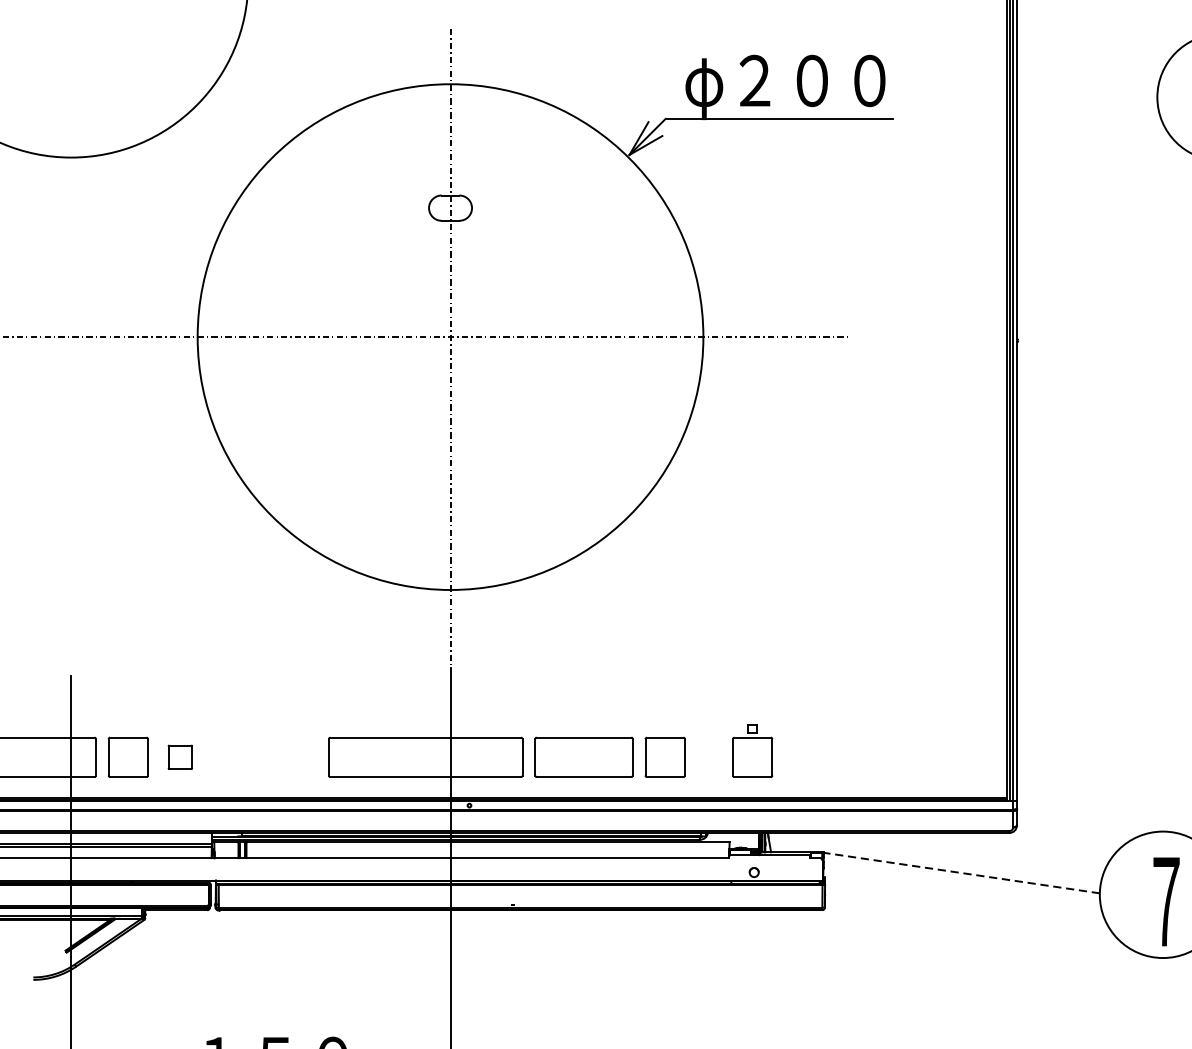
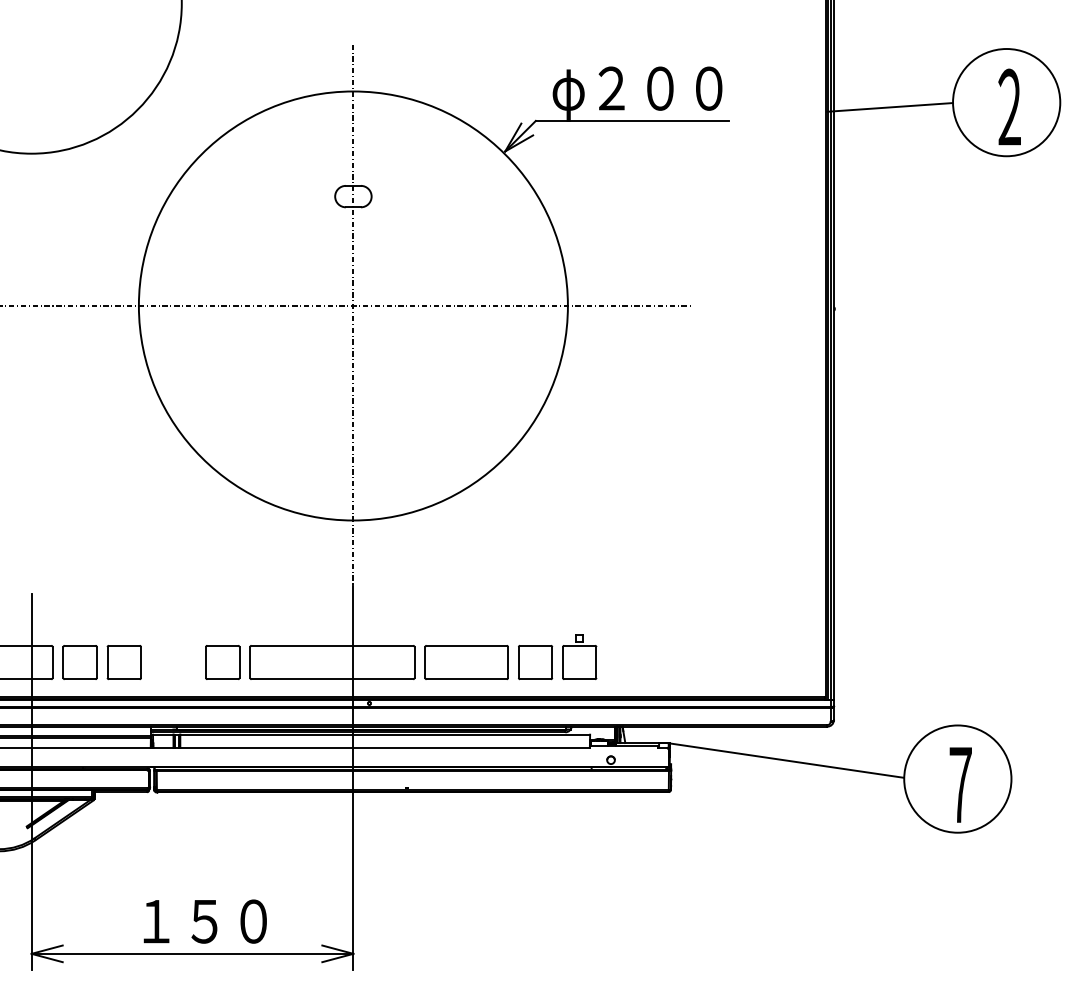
line: (1083, 103) -> (890, 107), added
part: (752, 750) -> (579, 656), moved
part: (179, 757) -> (123, 662), size x1.67
part: (296, 757) -> (222, 662), added
line: (961, 872) -> (786, 760), dashed -> solid

